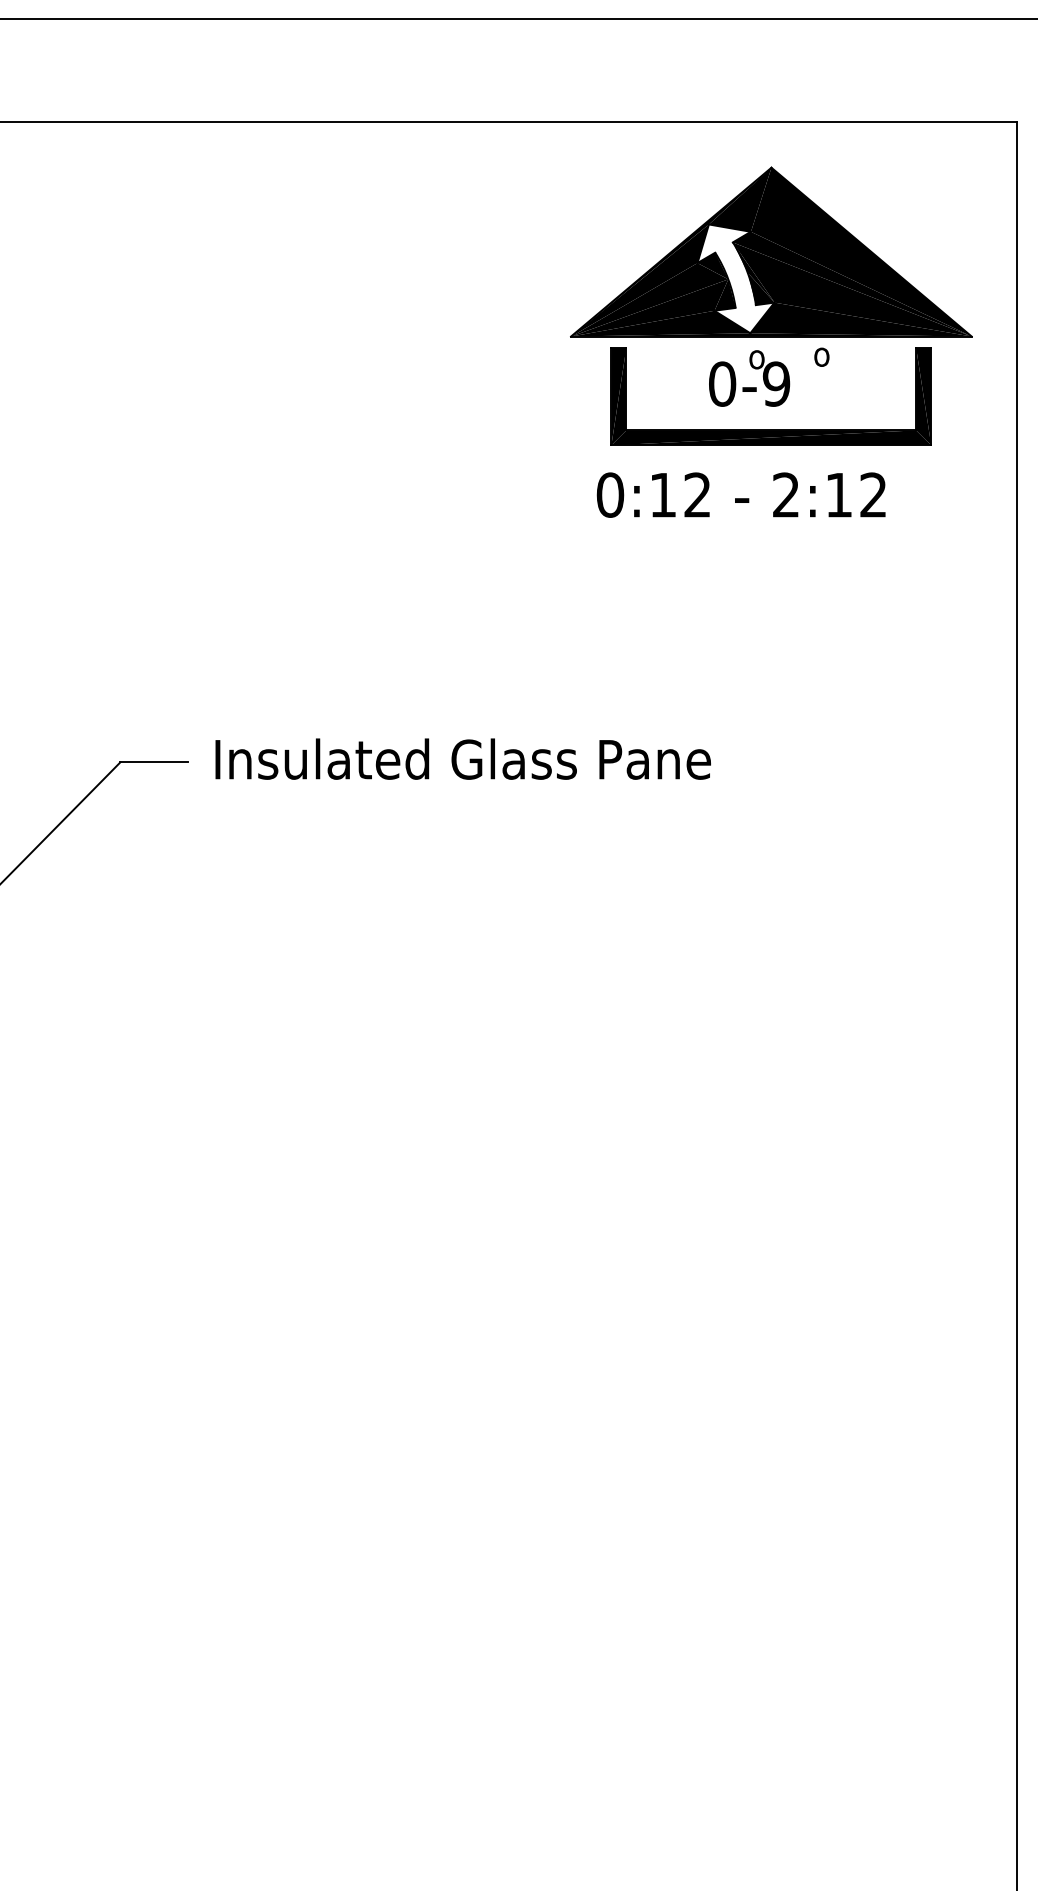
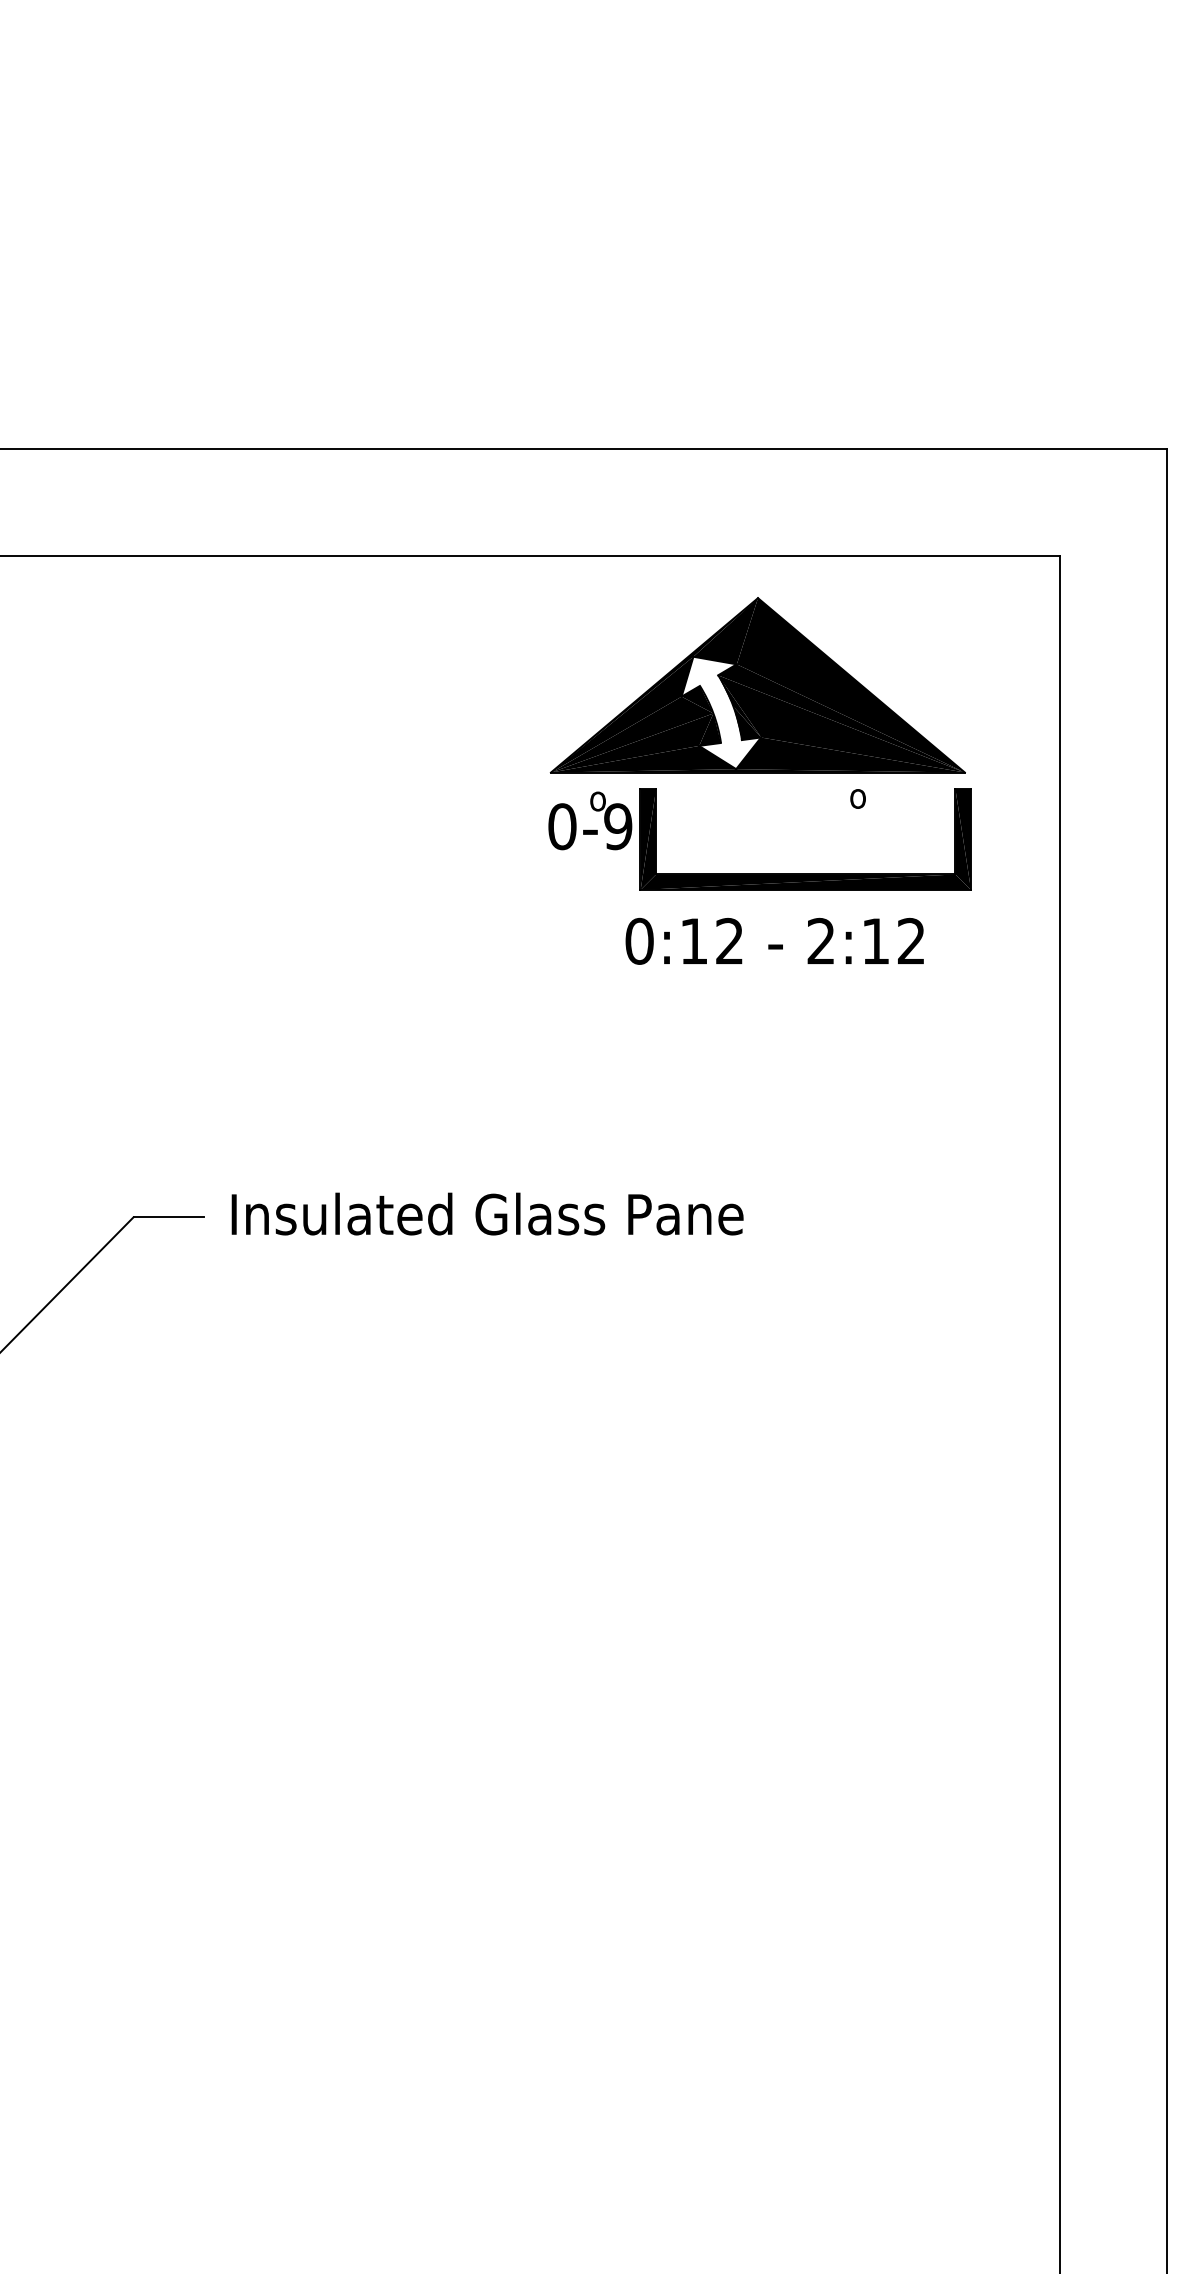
part: (770, 252) -> (757, 685), moved
text: (749, 378) -> (590, 820), moved

